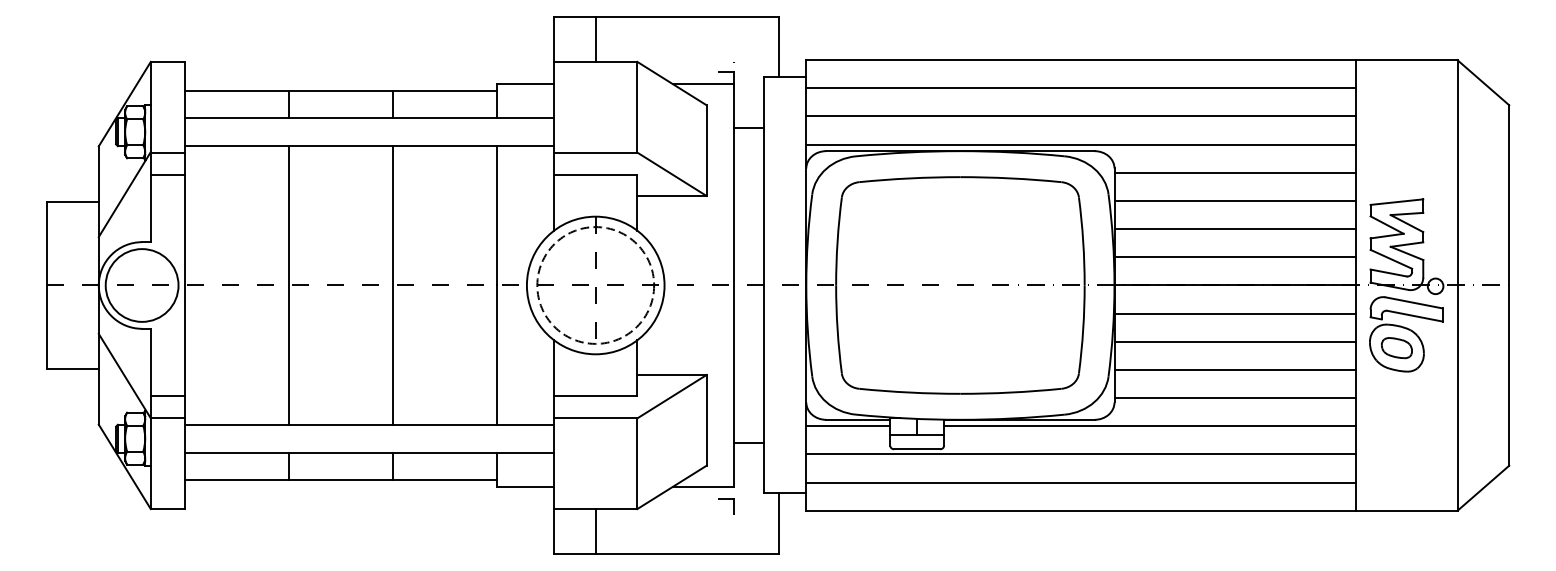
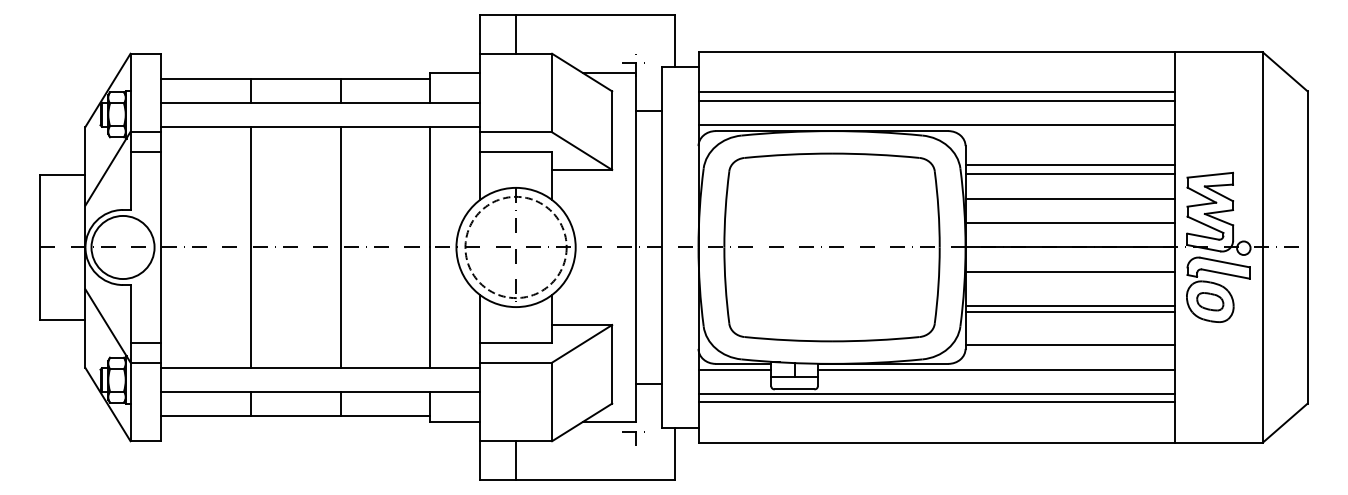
line: (1080, 88) -> (936, 91), moved
line: (1234, 172) -> (1069, 164), moved
line: (1234, 342) -> (1069, 312), moved
line: (1234, 369) -> (1069, 305), moved
line: (1080, 482) -> (936, 402), moved

